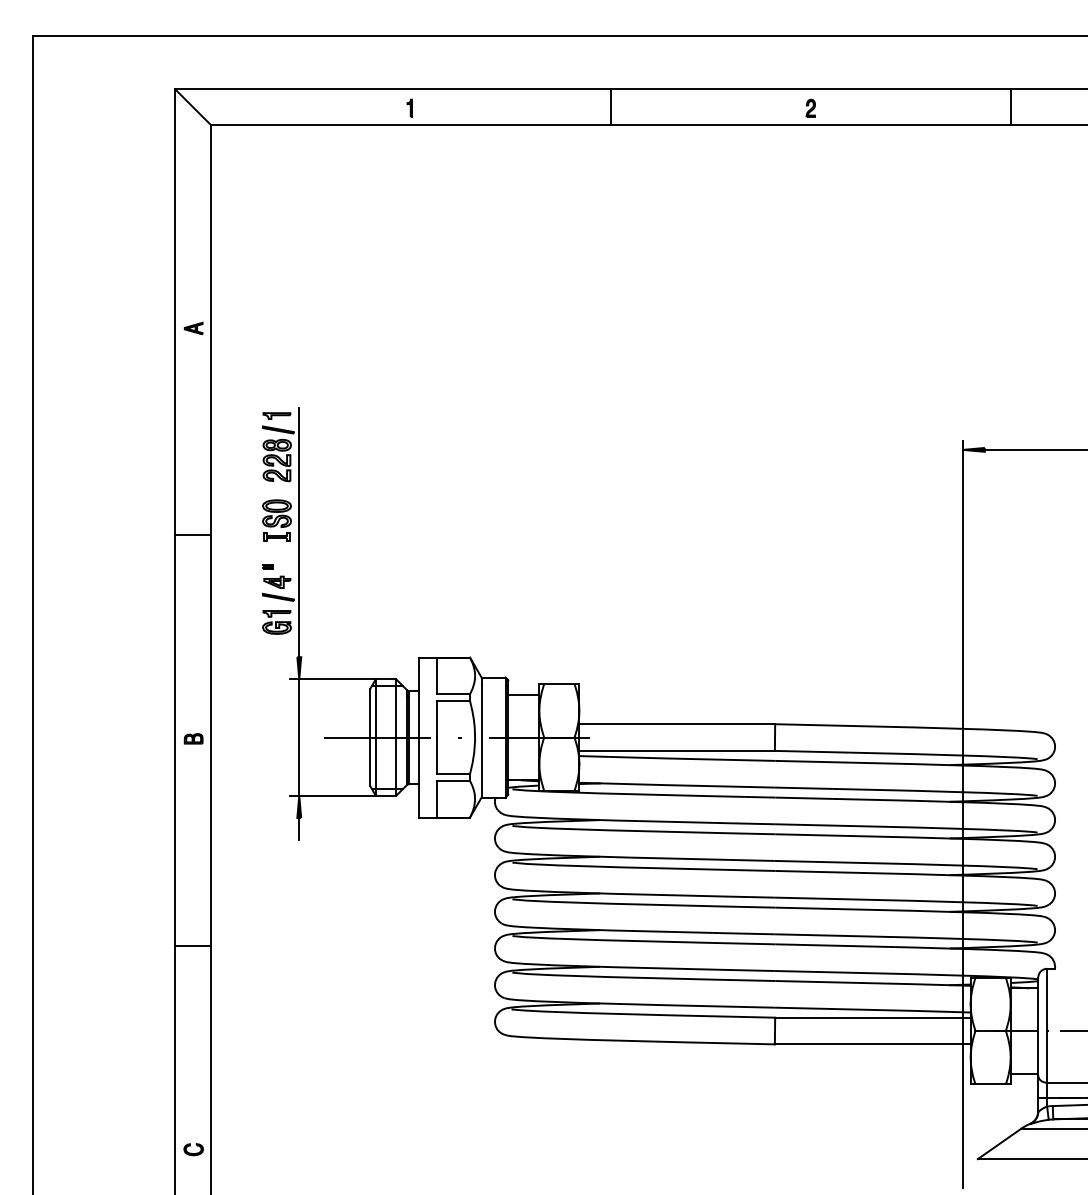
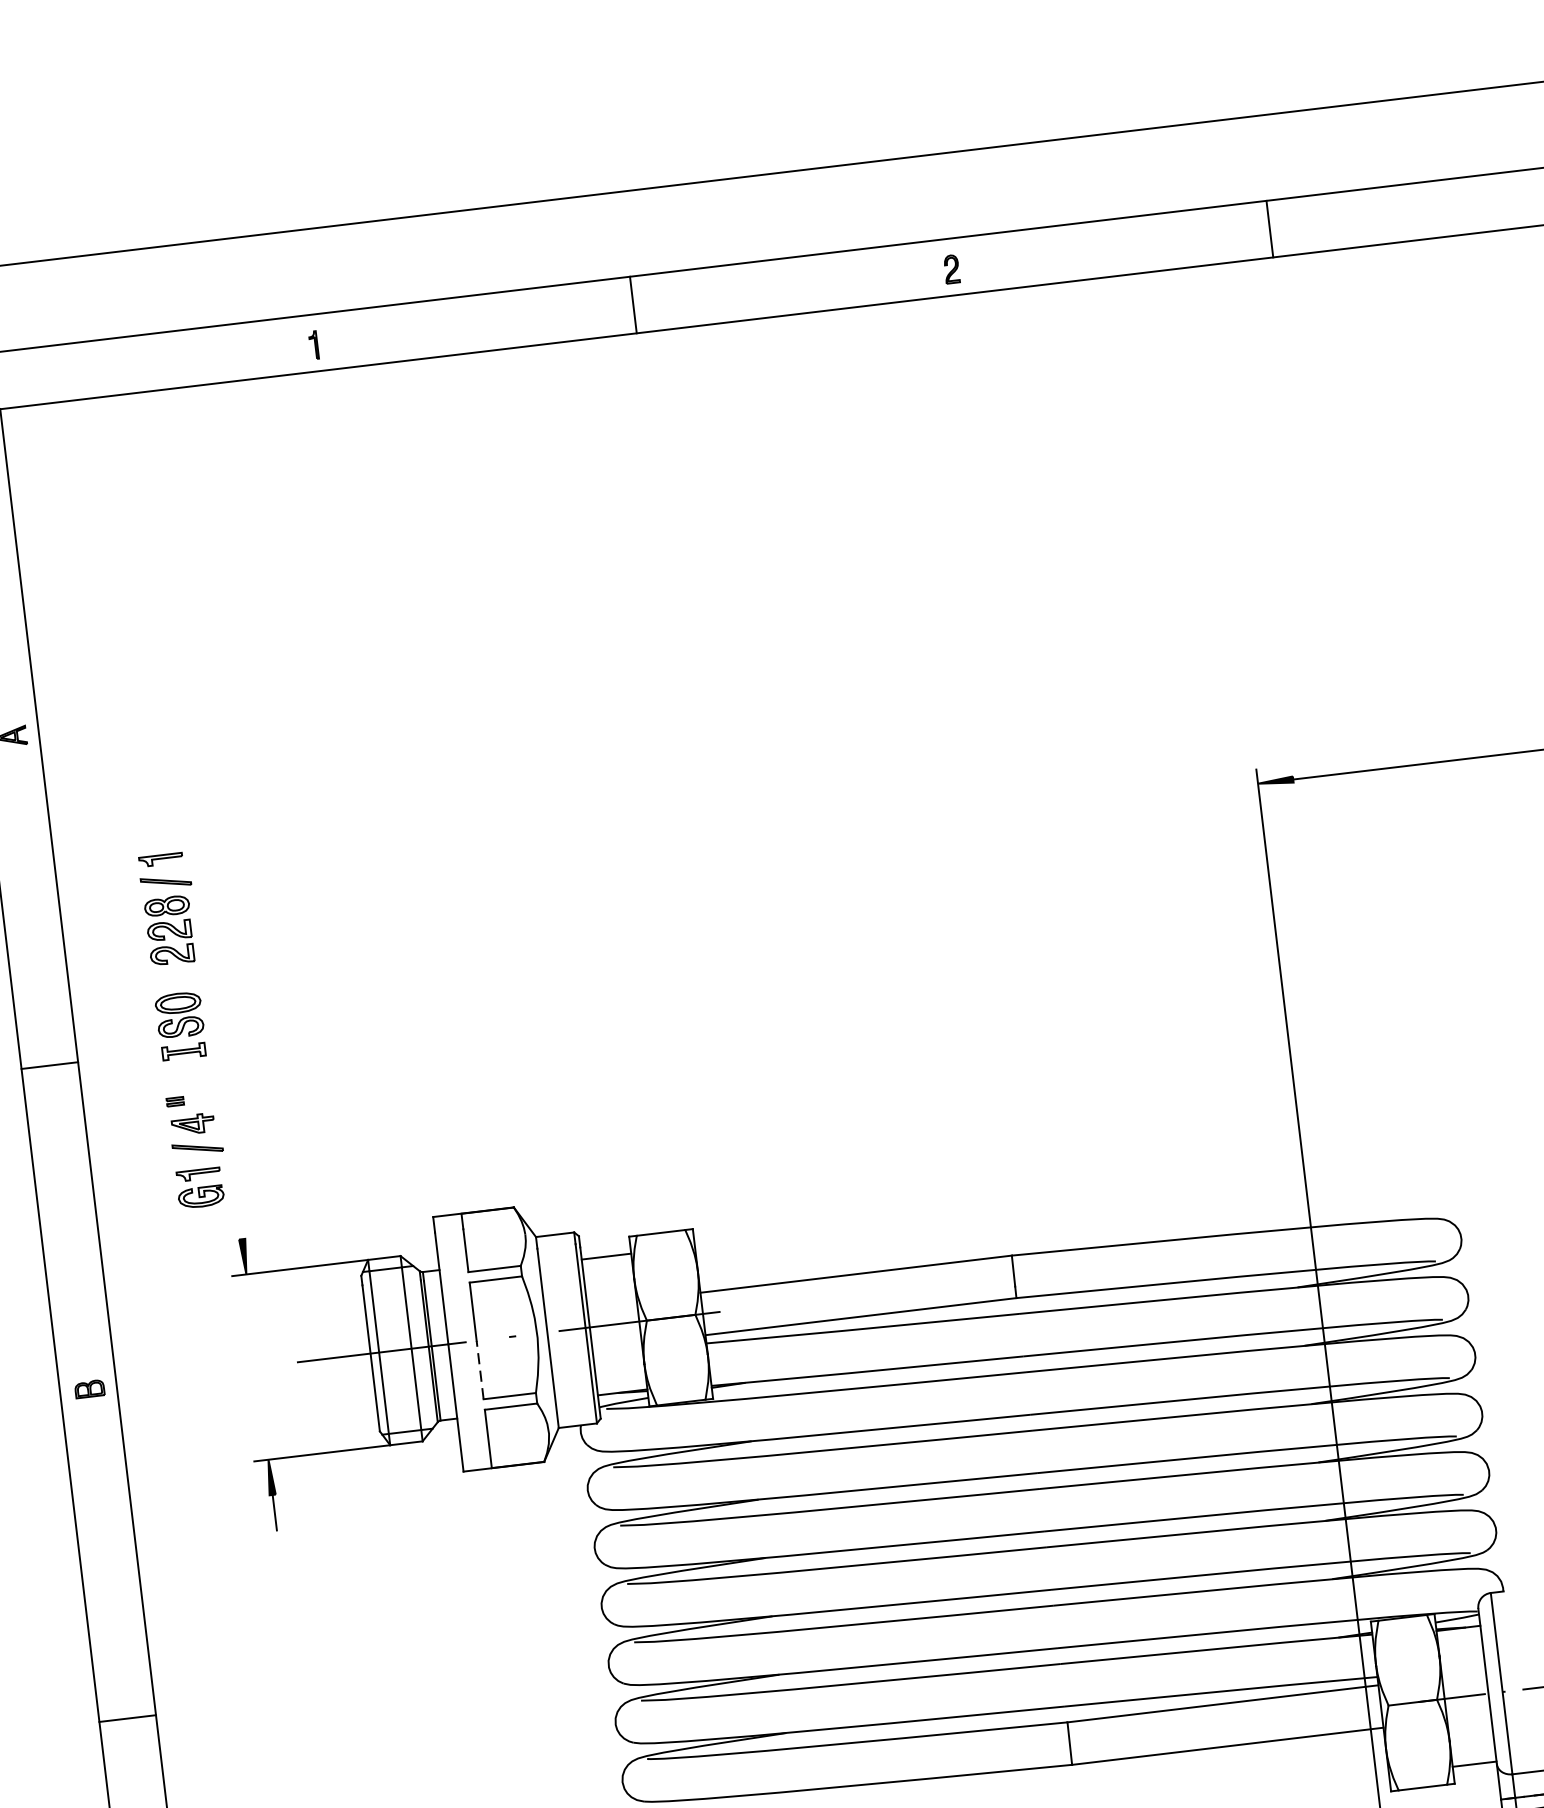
line: (299, 532) -> (218, 1040), removed
line: (299, 737) -> (257, 1366), removed
line: (437, 755) -> (480, 1369), solid -> dashed

